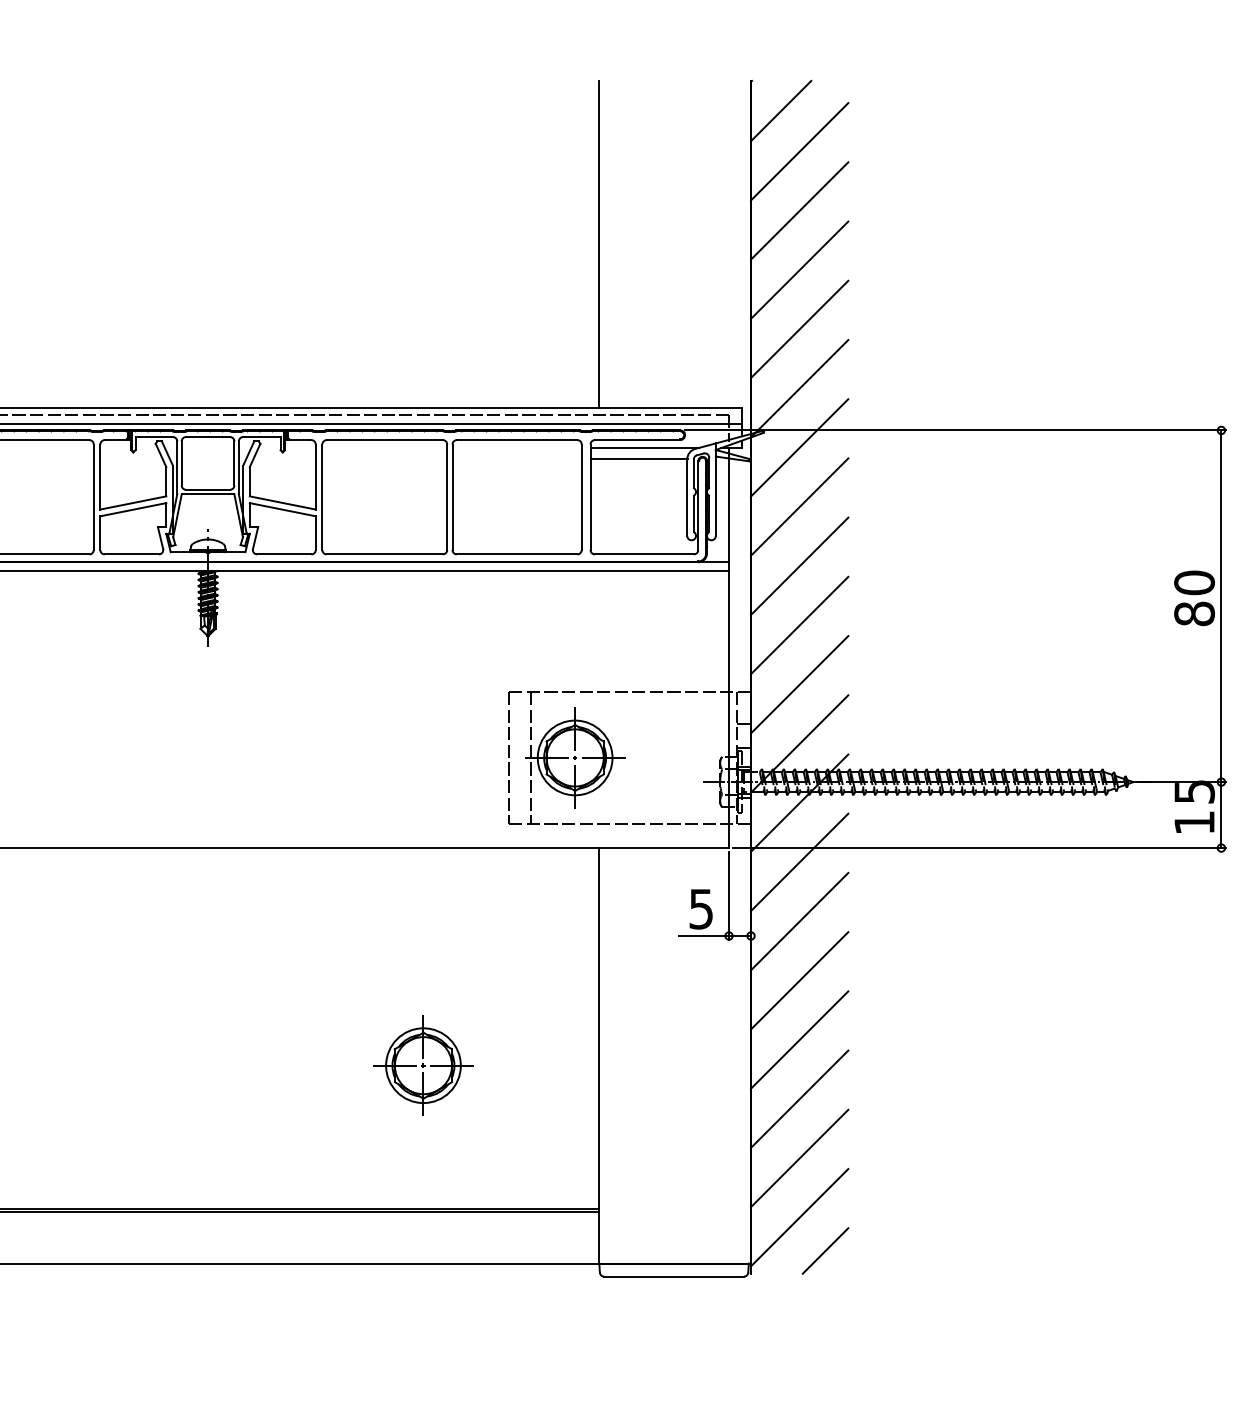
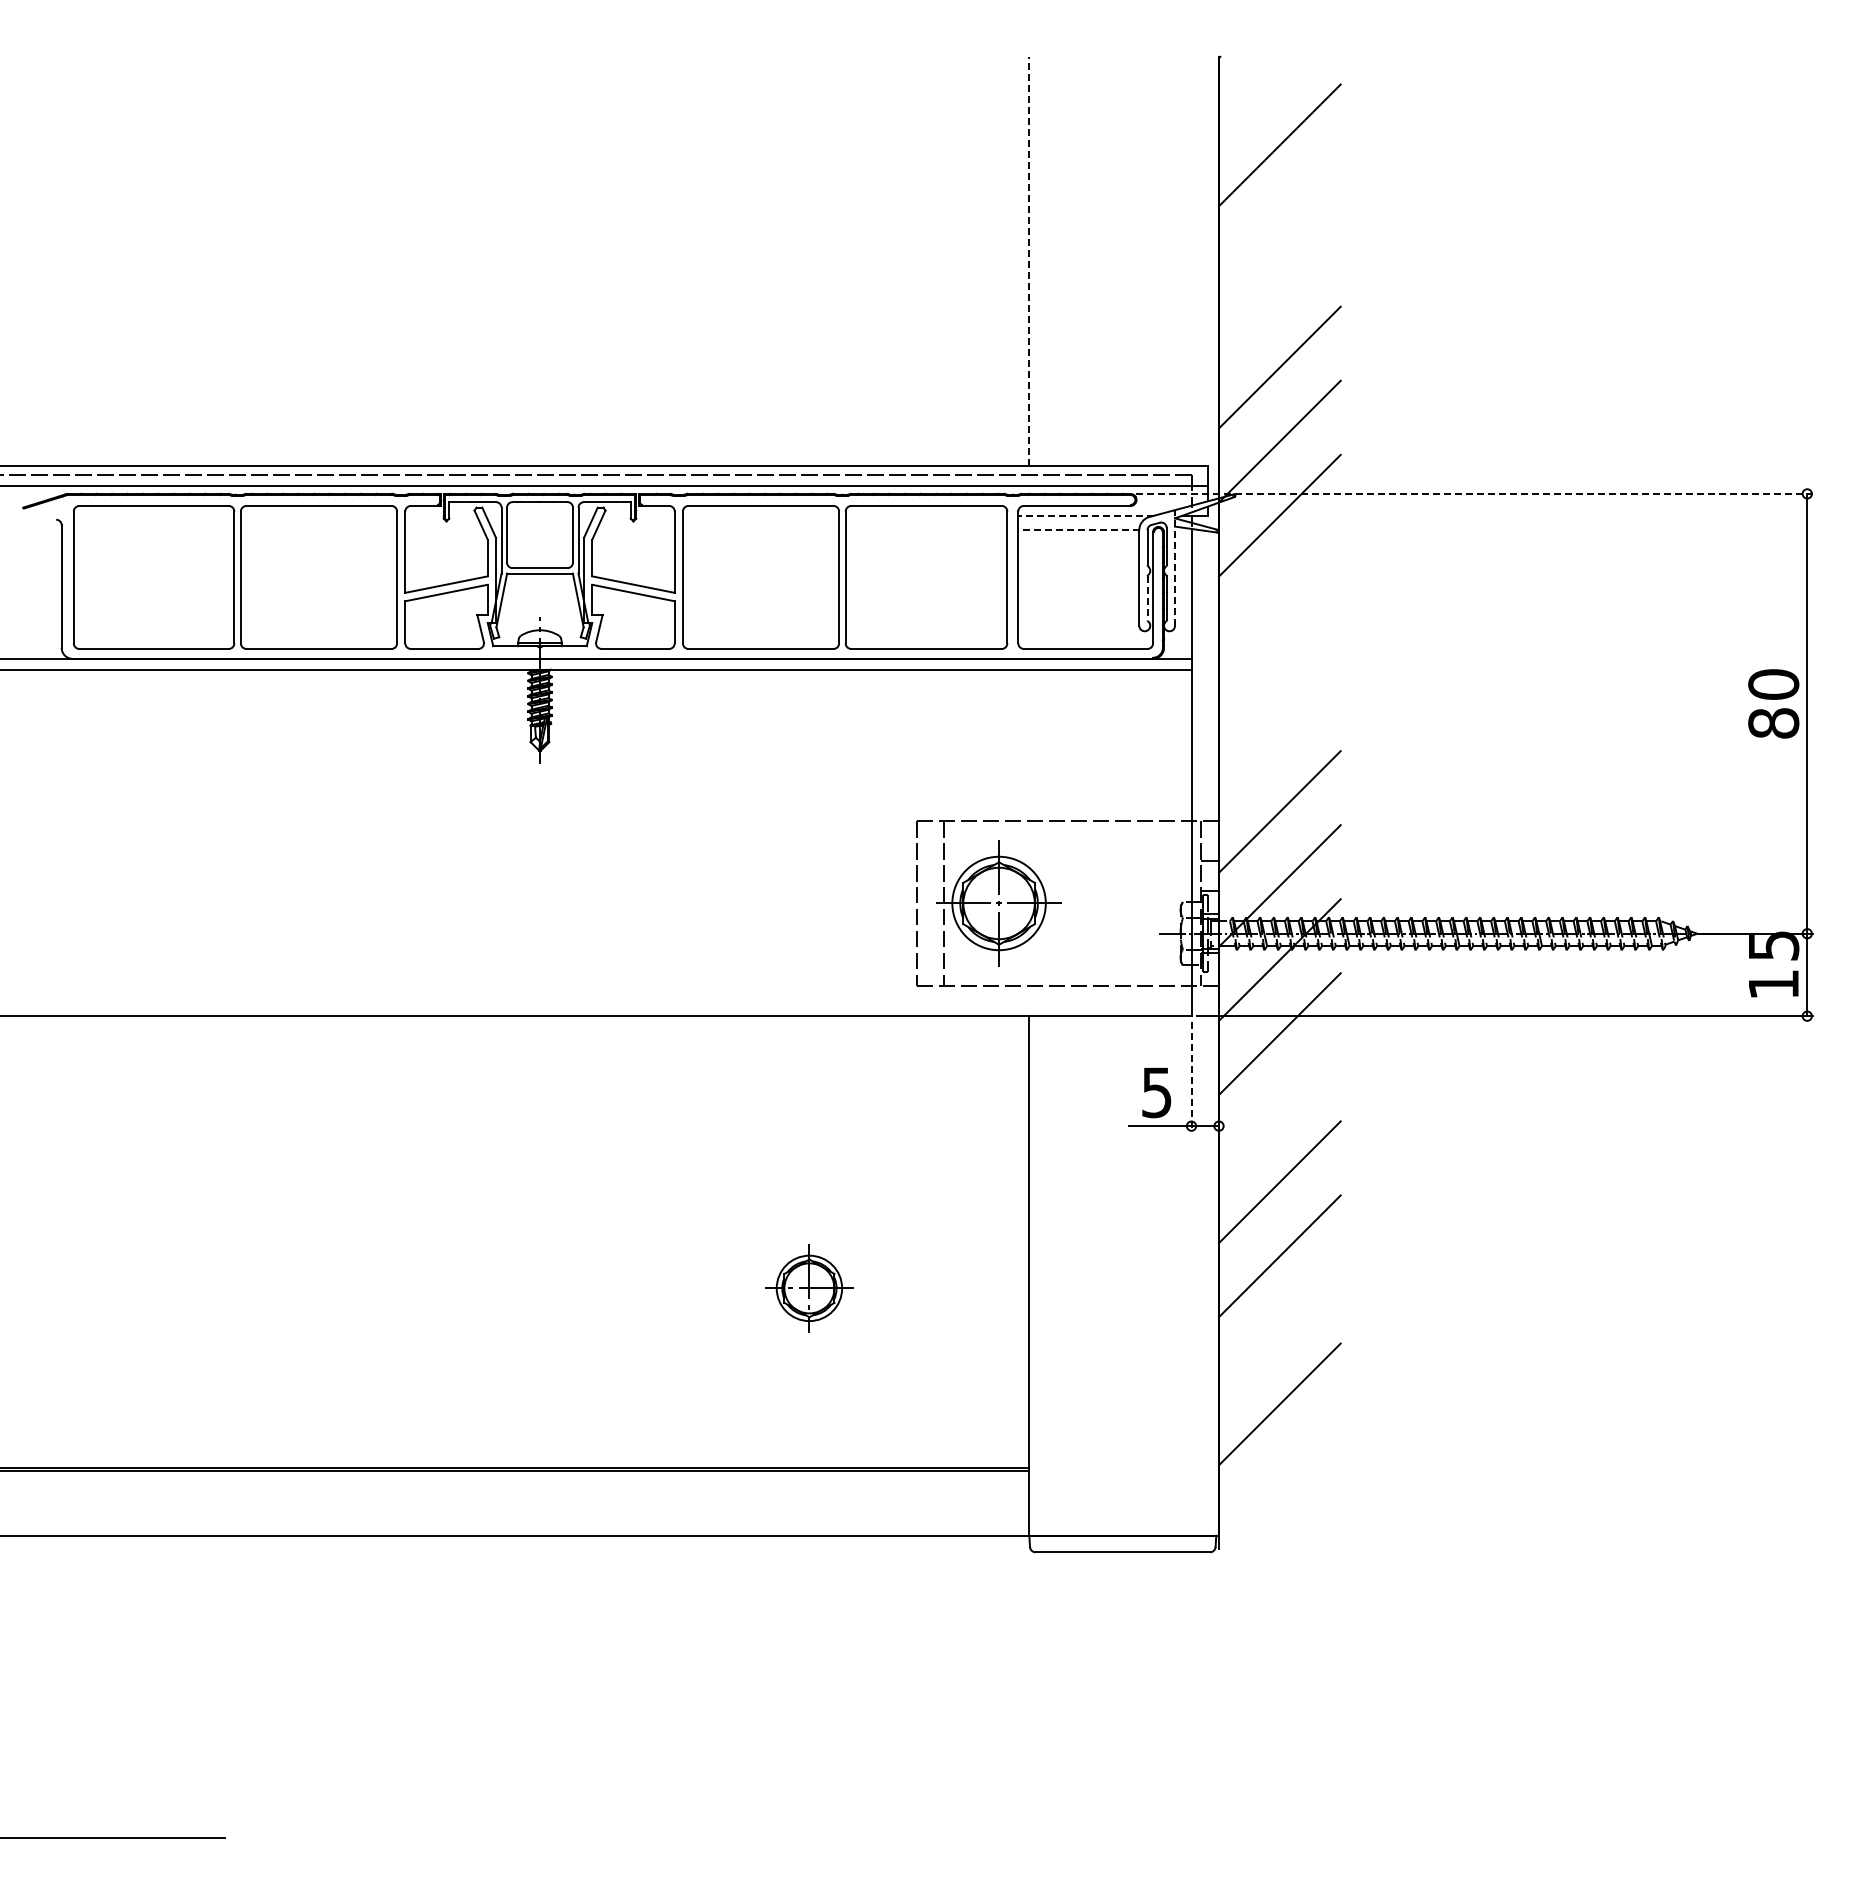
line: (780, 111) -> (1256, 94), removed
line: (799, 211) -> (1279, 219), removed
line: (599, 244) -> (1029, 261), solid -> dashed
line: (799, 270) -> (1279, 293), removed
line: (955, 430) -> (1474, 493), solid -> dashed
line: (644, 447) -> (1085, 515), solid -> dashed
line: (639, 458) -> (1079, 529), solid -> dashed
line: (716, 489) -> (1175, 567), solid -> dashed
line: (799, 506) -> (1279, 589), removed
line: (693, 514) -> (1147, 598), solid -> dashed
line: (799, 566) -> (1279, 663), removed
line: (799, 625) -> (1279, 737), removed
line: (728, 896) -> (1191, 1076), solid -> dashed
line: (799, 921) -> (1279, 1108), removed
part: (423, 1065) -> (809, 1288), size x0.7
line: (799, 1099) -> (1279, 1330), removed
line: (799, 1217) -> (1279, 1478), removed
line: (824, 1250) -> (1311, 1519), removed

